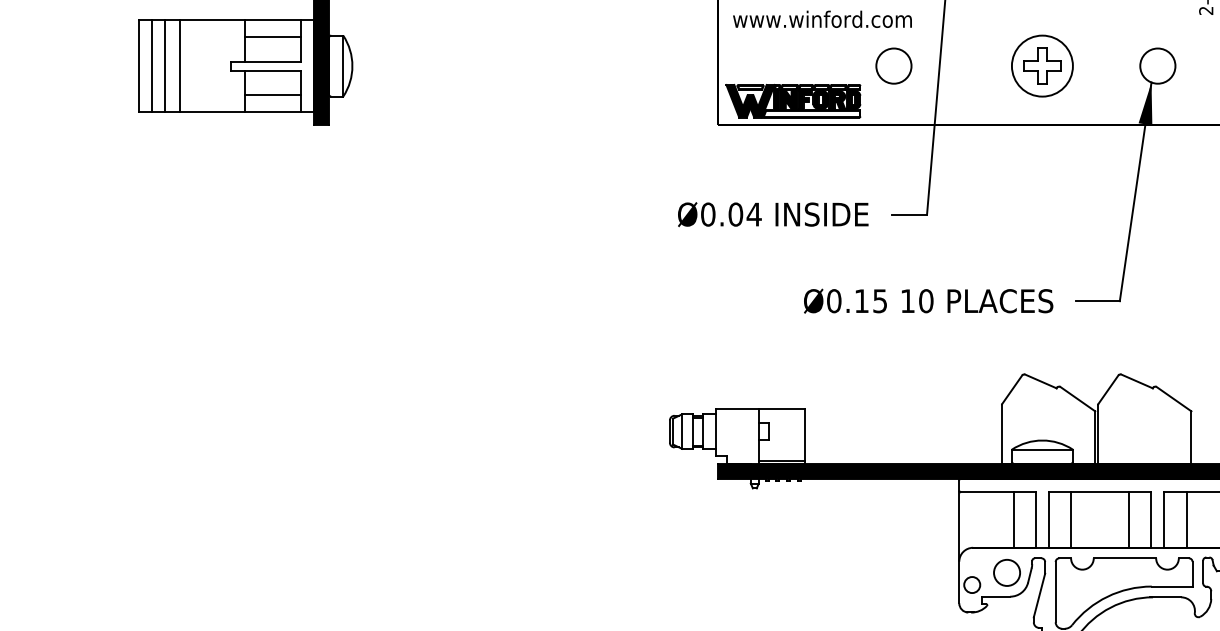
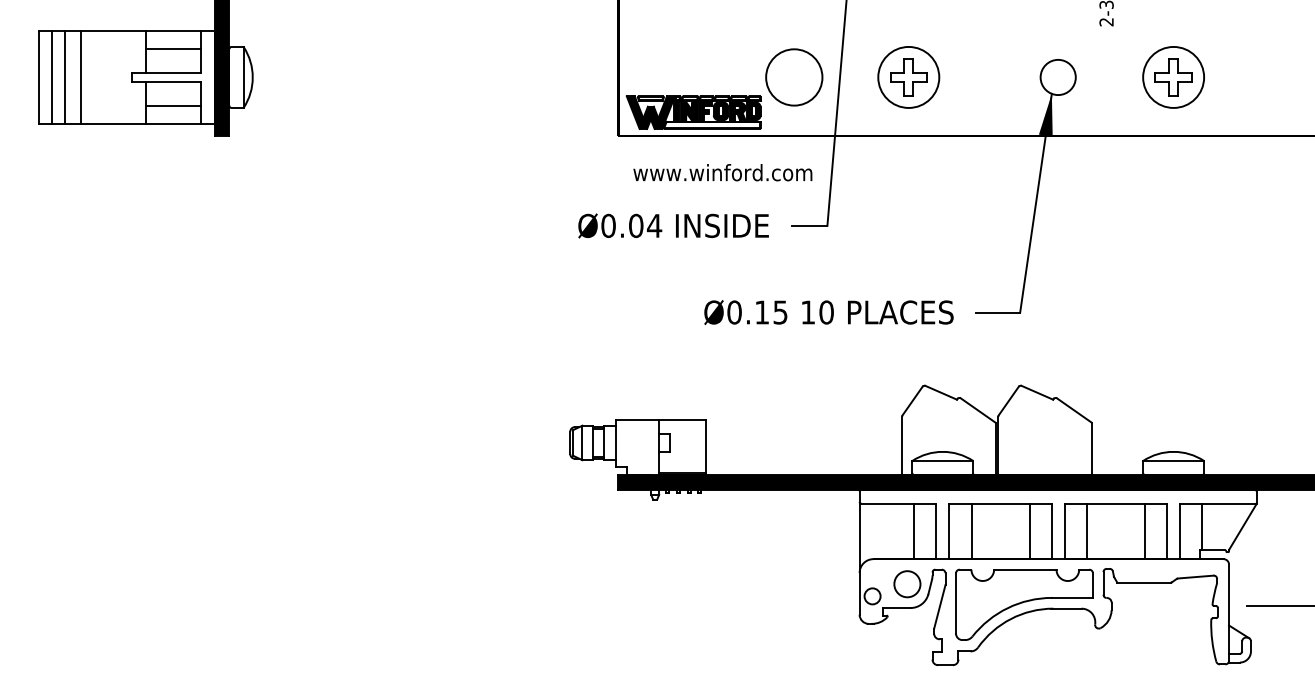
text: (822, 19) -> (722, 172), moved
circle: (893, 66) -> (793, 77), size x1.6
part: (1042, 66) -> (908, 77), moved

